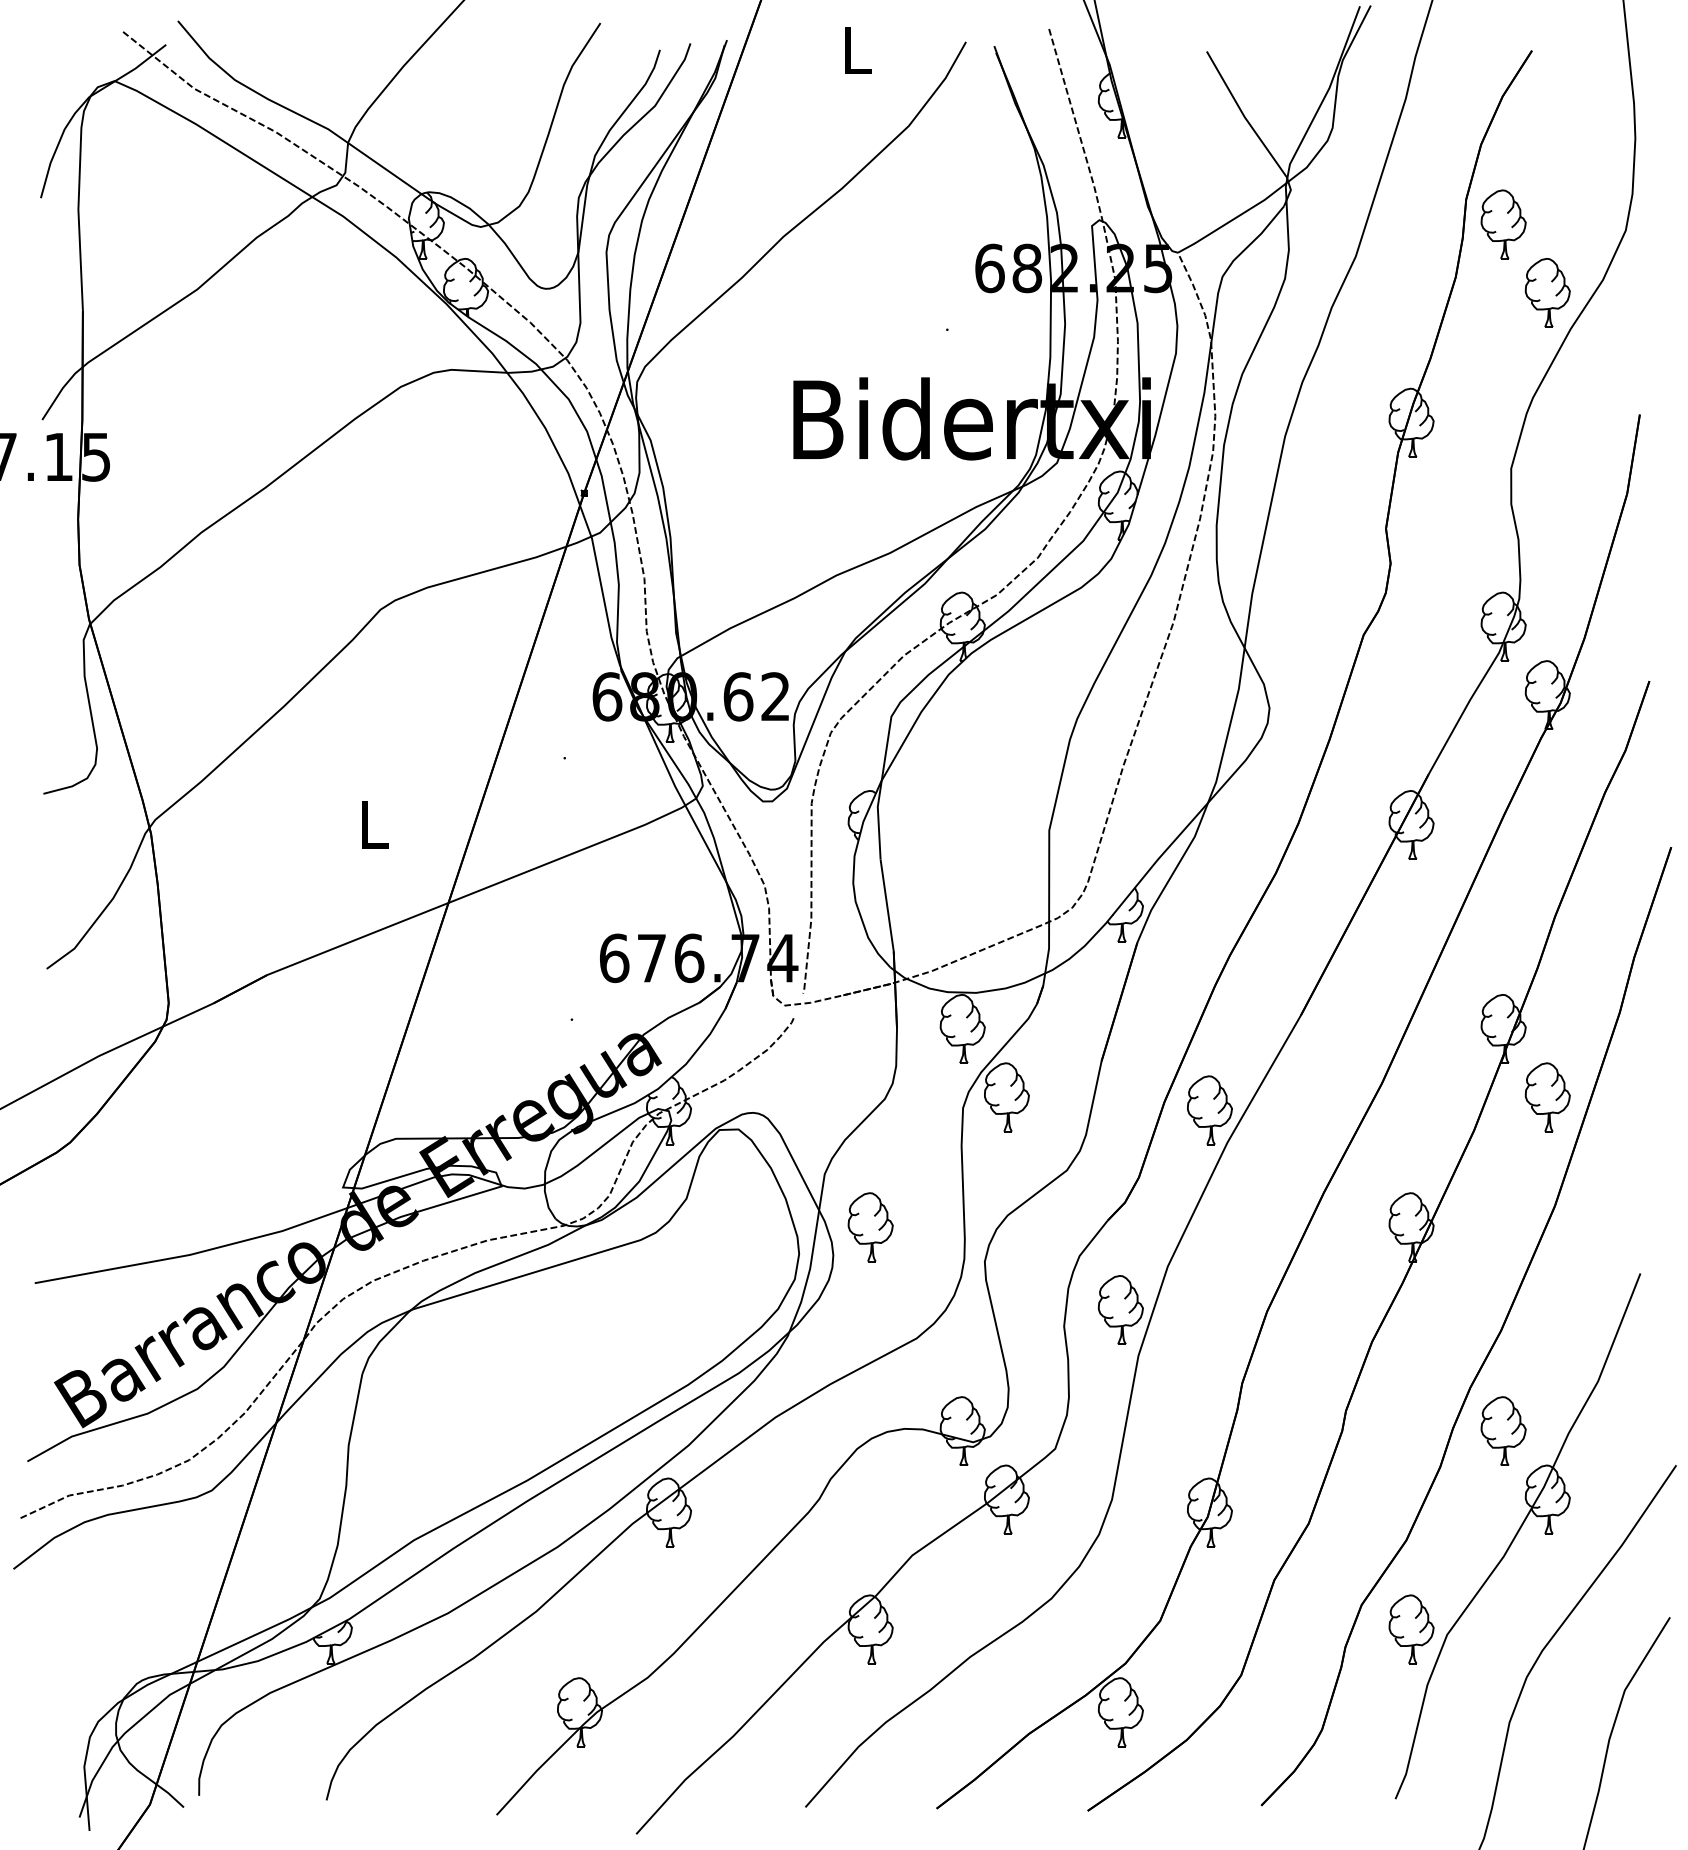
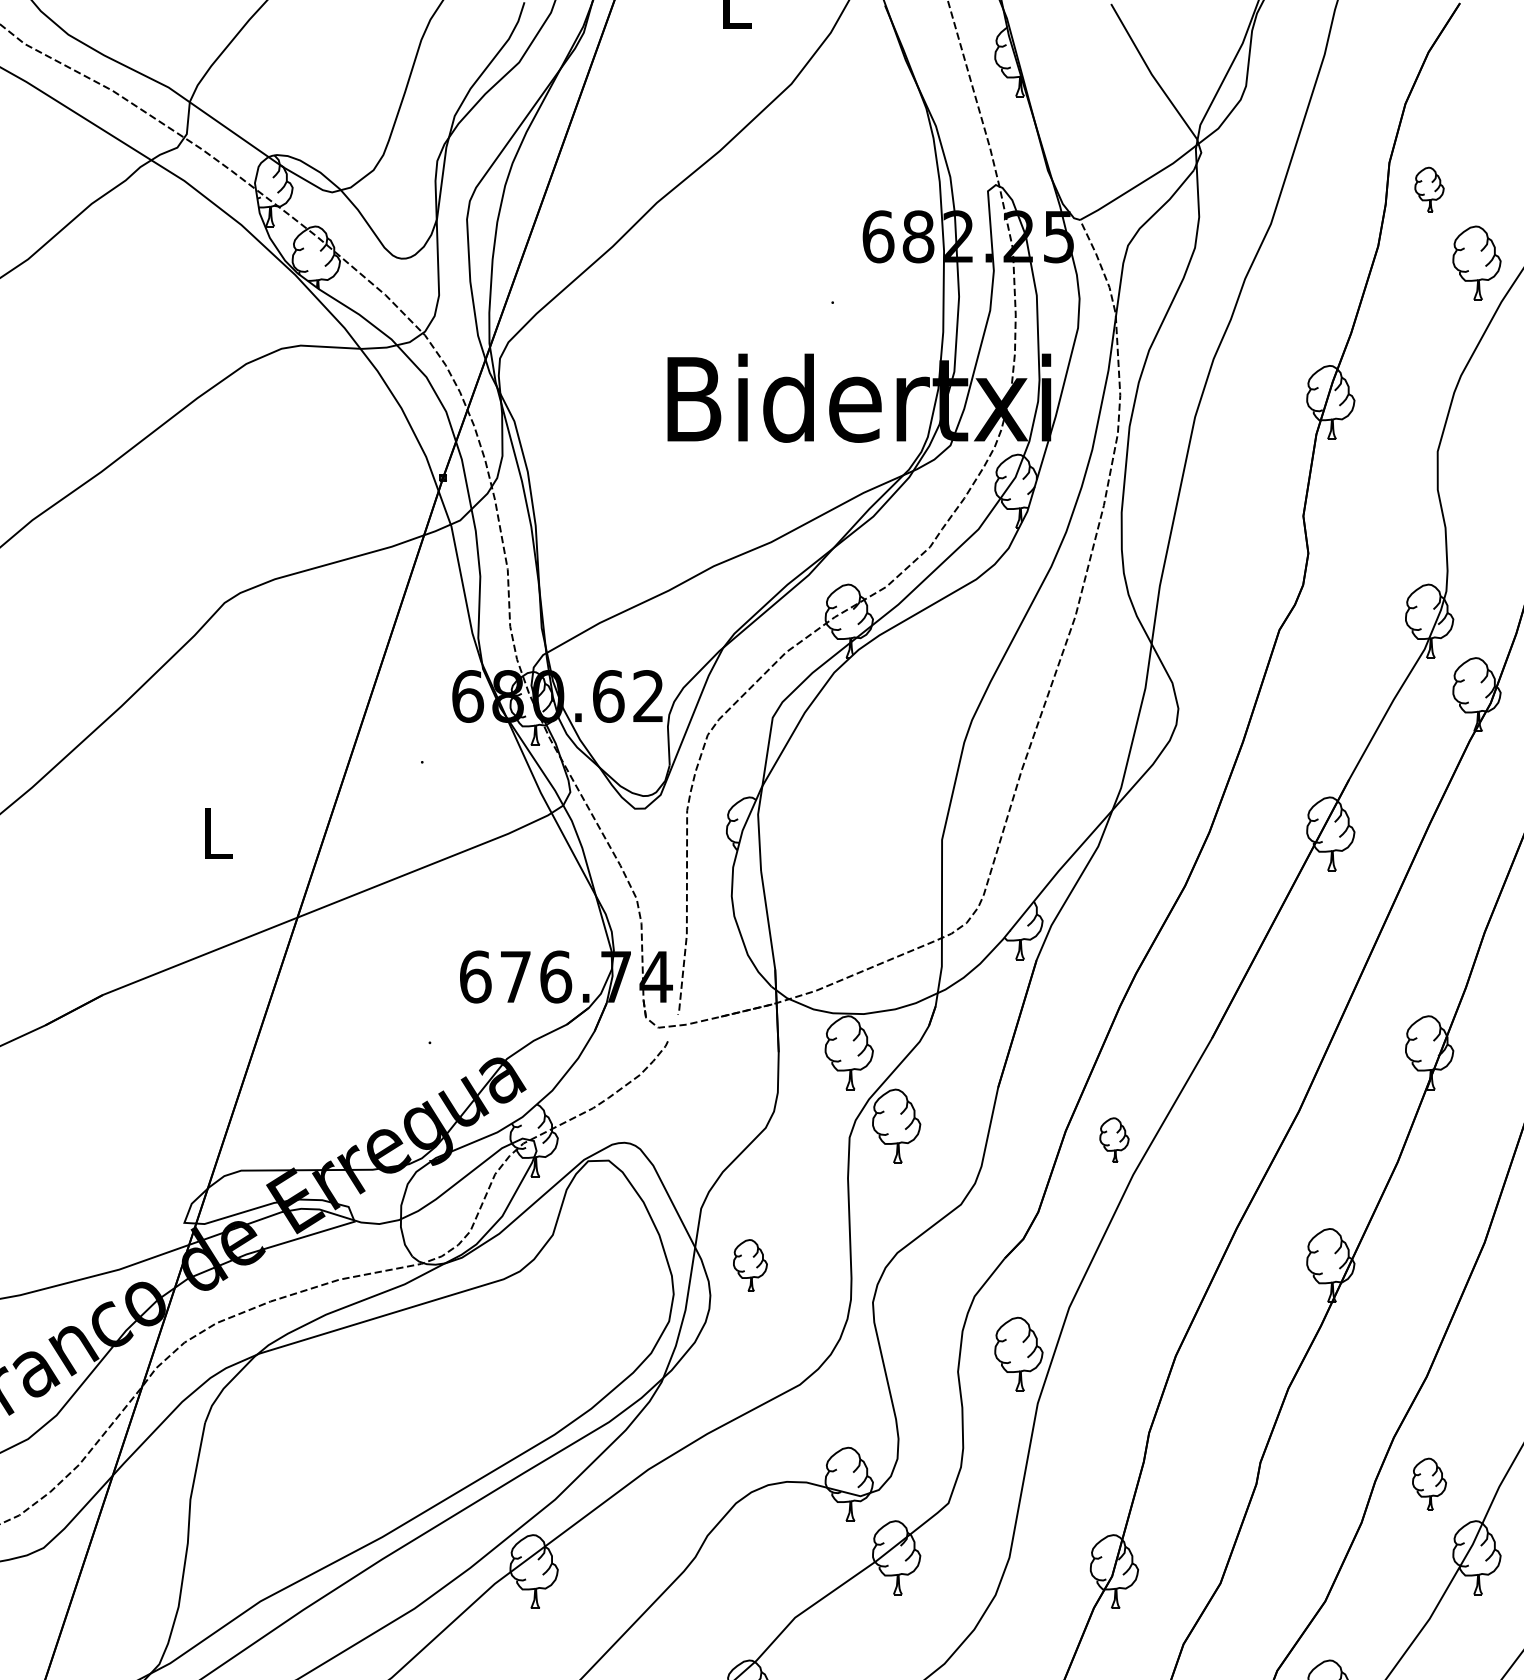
part: (1503, 224) -> (1429, 189), size x0.6
part: (1547, 1097) -> (1476, 1126), removed
part: (1209, 1110) -> (1113, 1140), size x0.6
part: (870, 1227) -> (750, 1265), size x0.7
part: (1503, 1430) -> (1429, 1483), size x0.7

